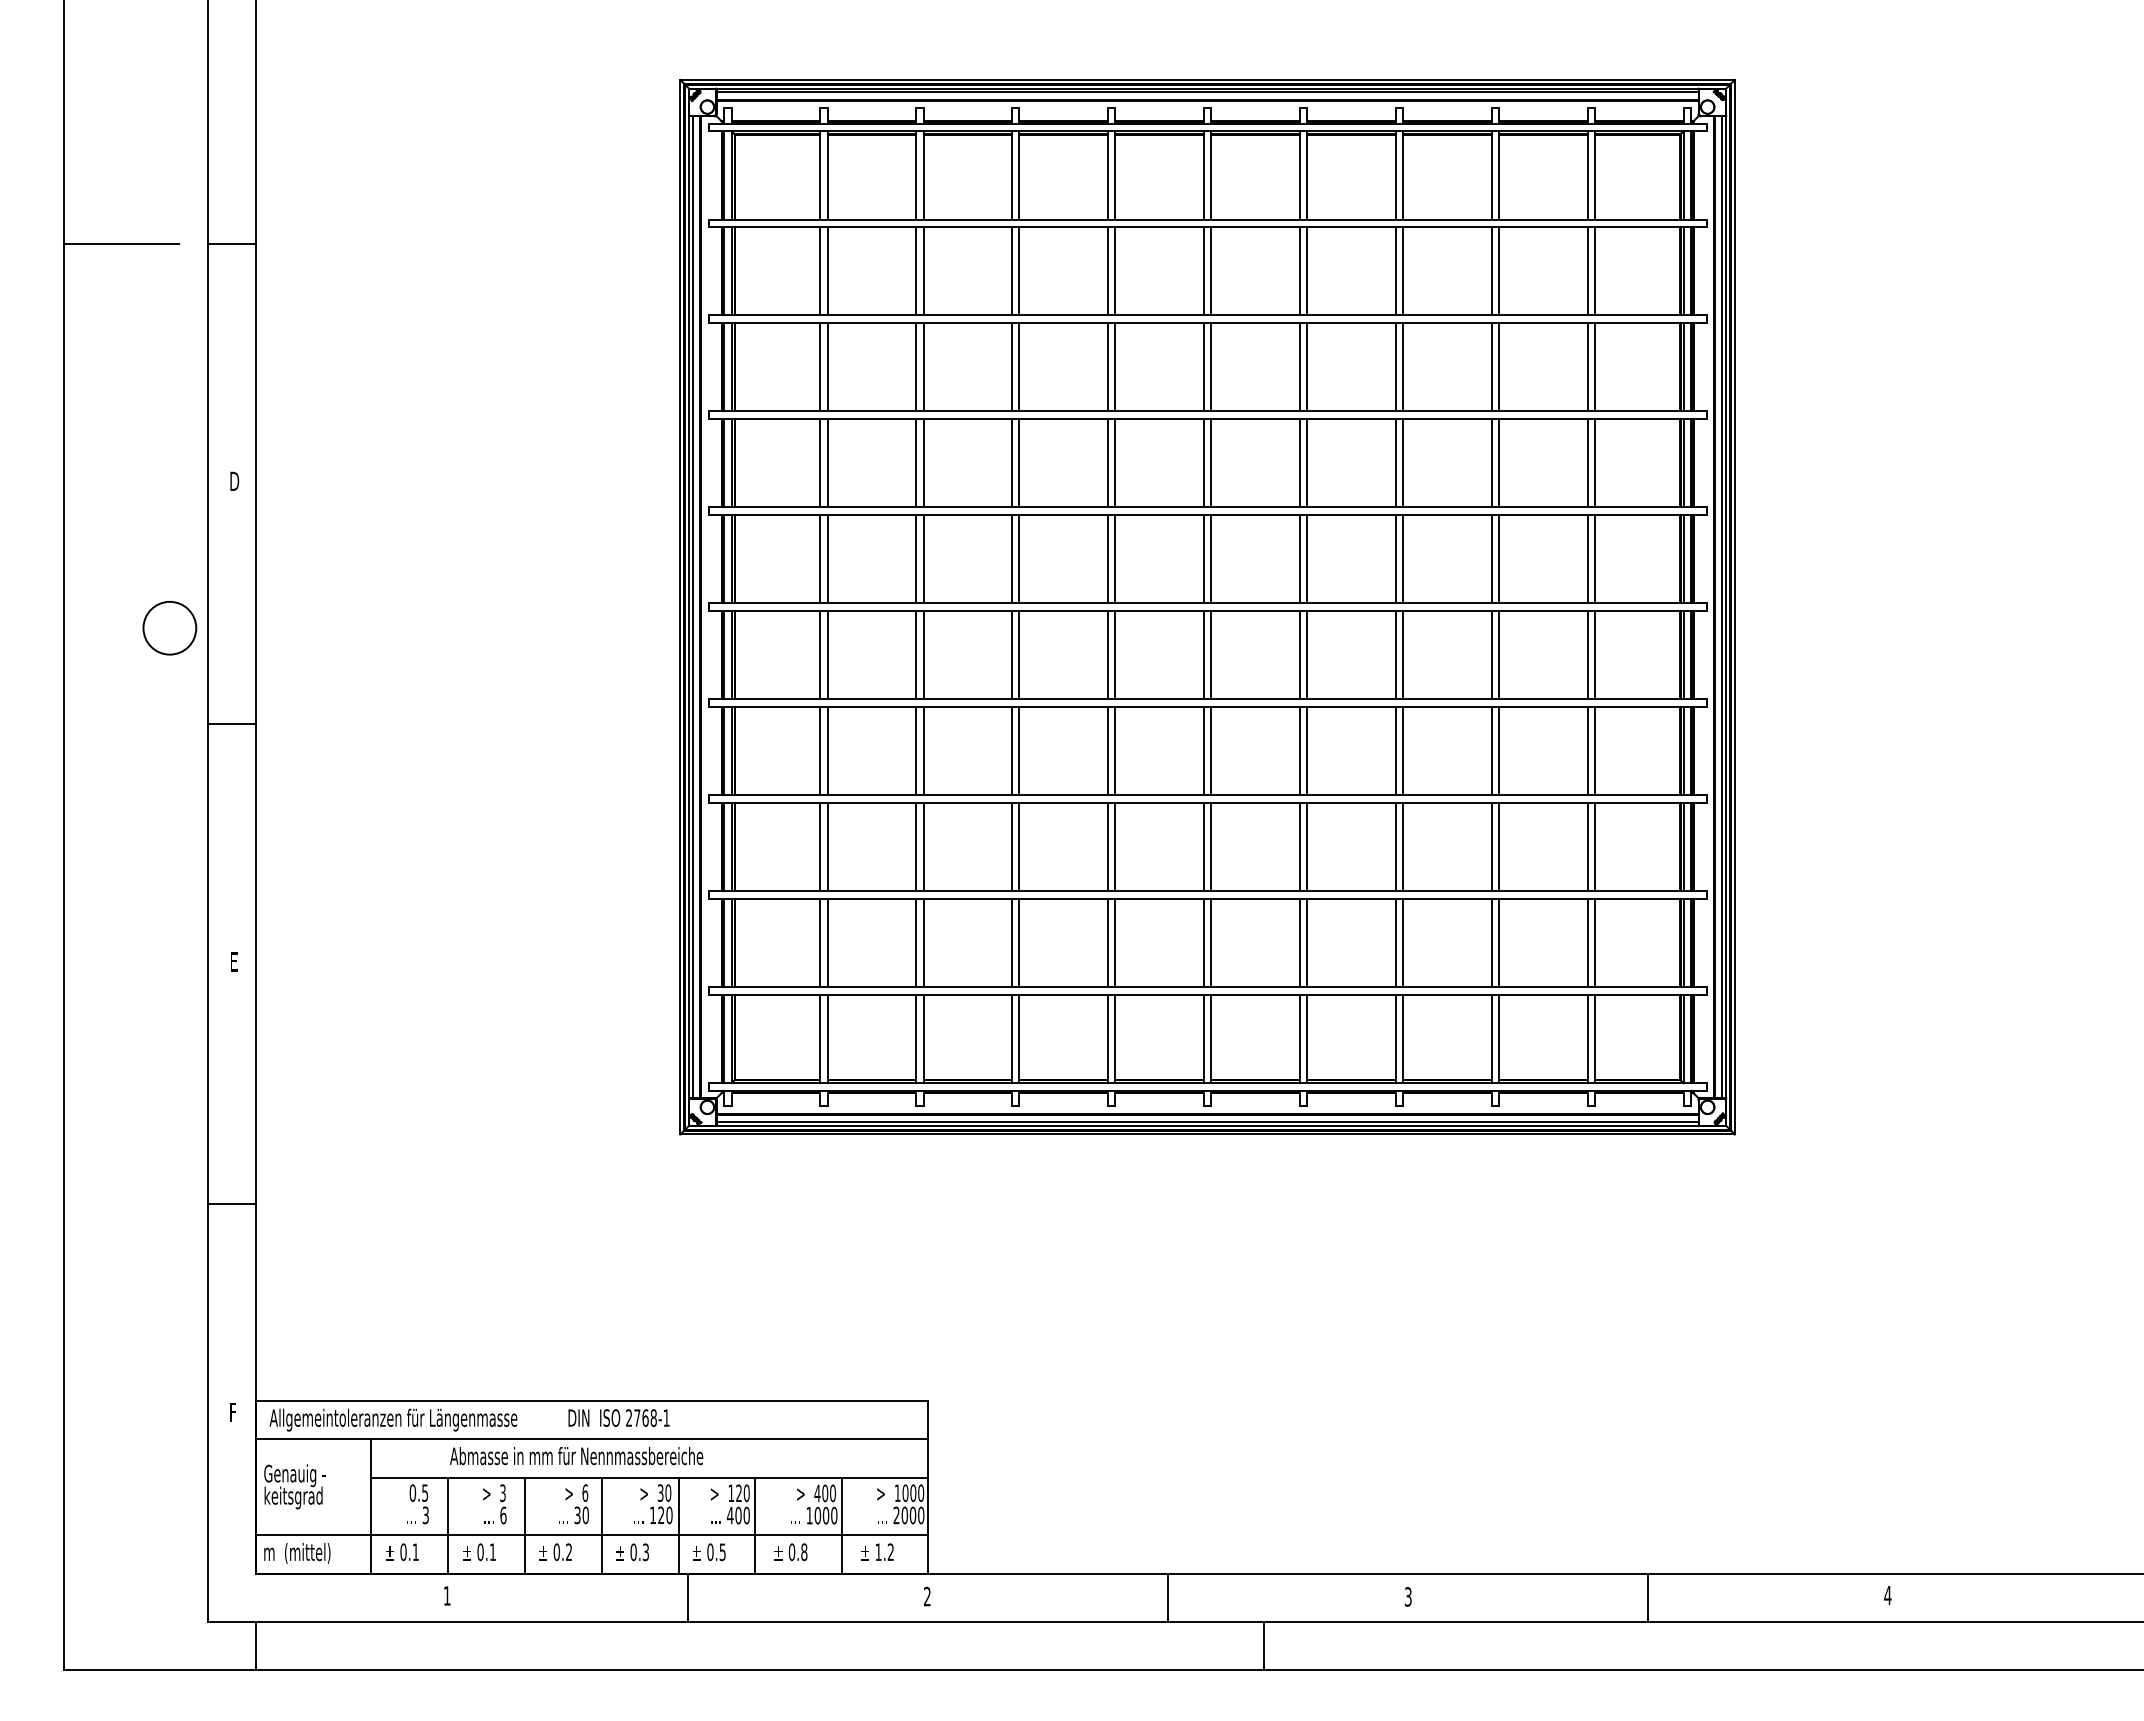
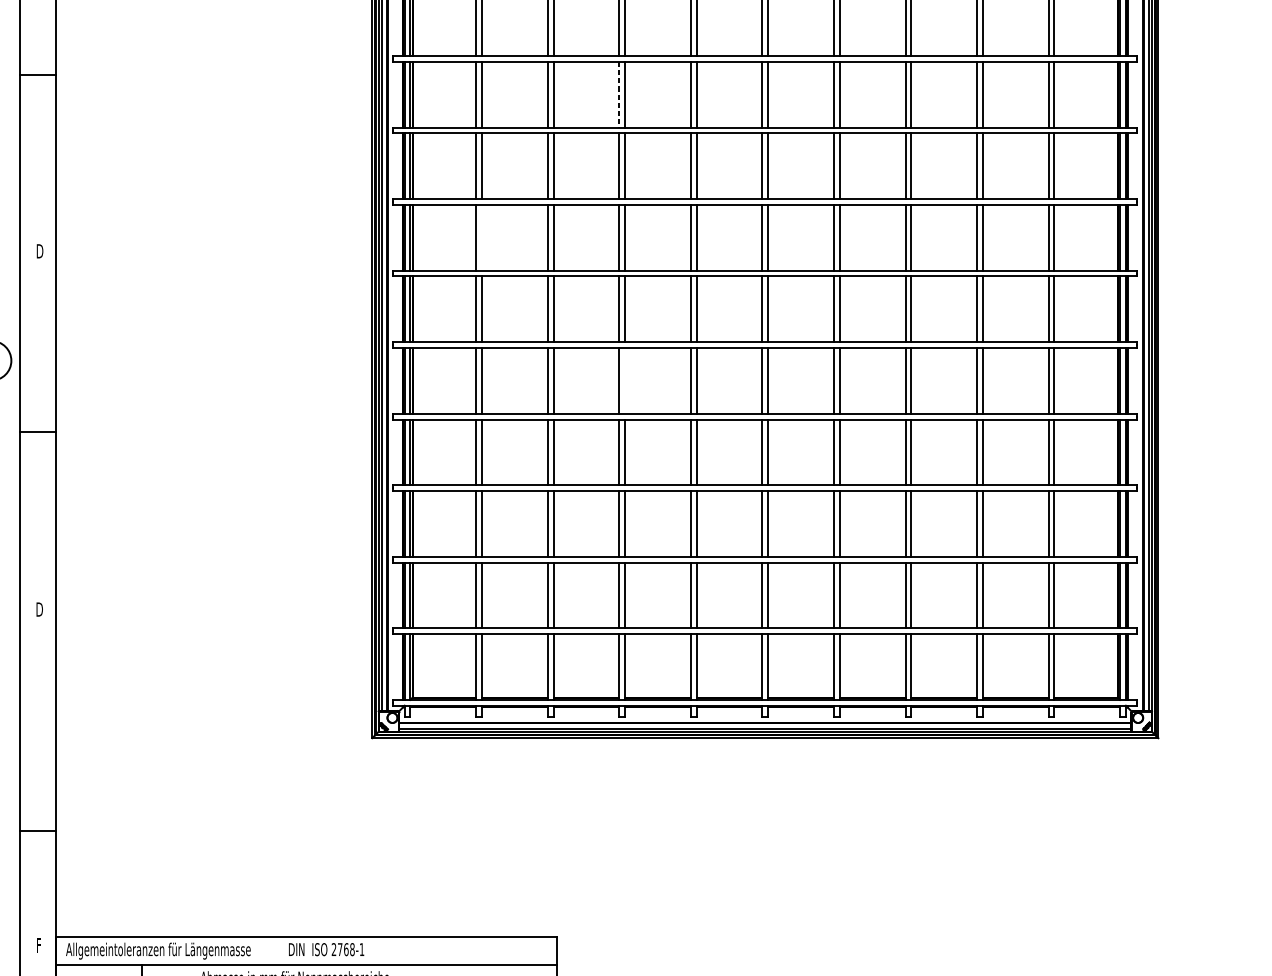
line: (1011, 271) -> (619, 94), solid -> dashed
line: (827, 463) -> (481, 237), removed
line: (1019, 655) -> (625, 381), removed
text: (234, 961) -> (39, 609), E -> D
line: (232, 1204) -> (38, 831), moved

